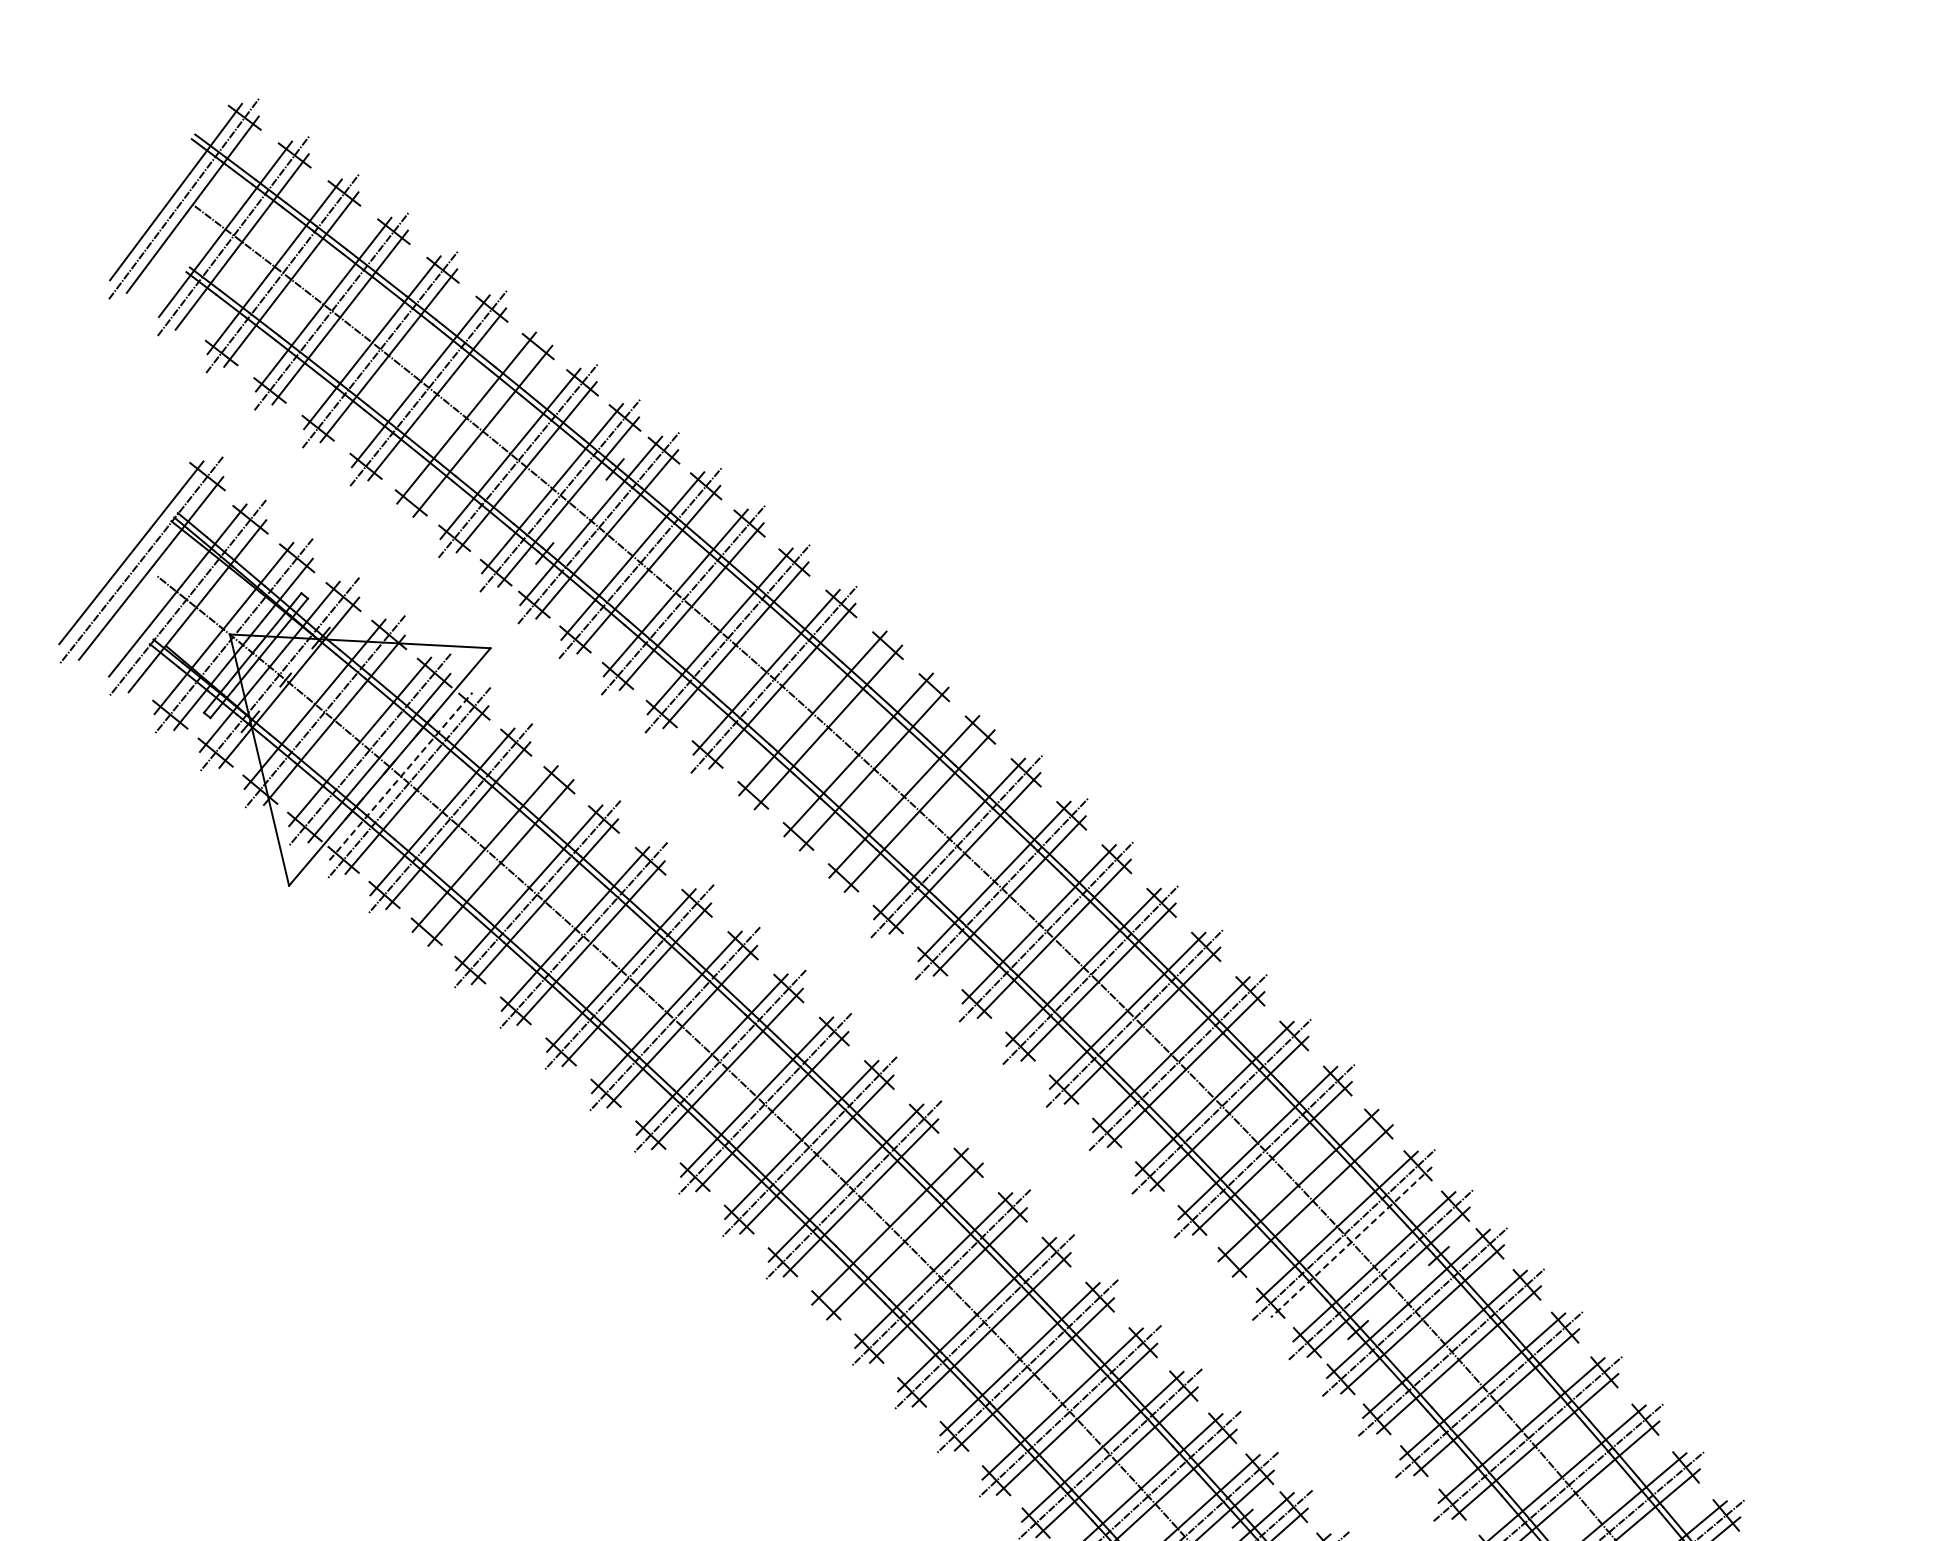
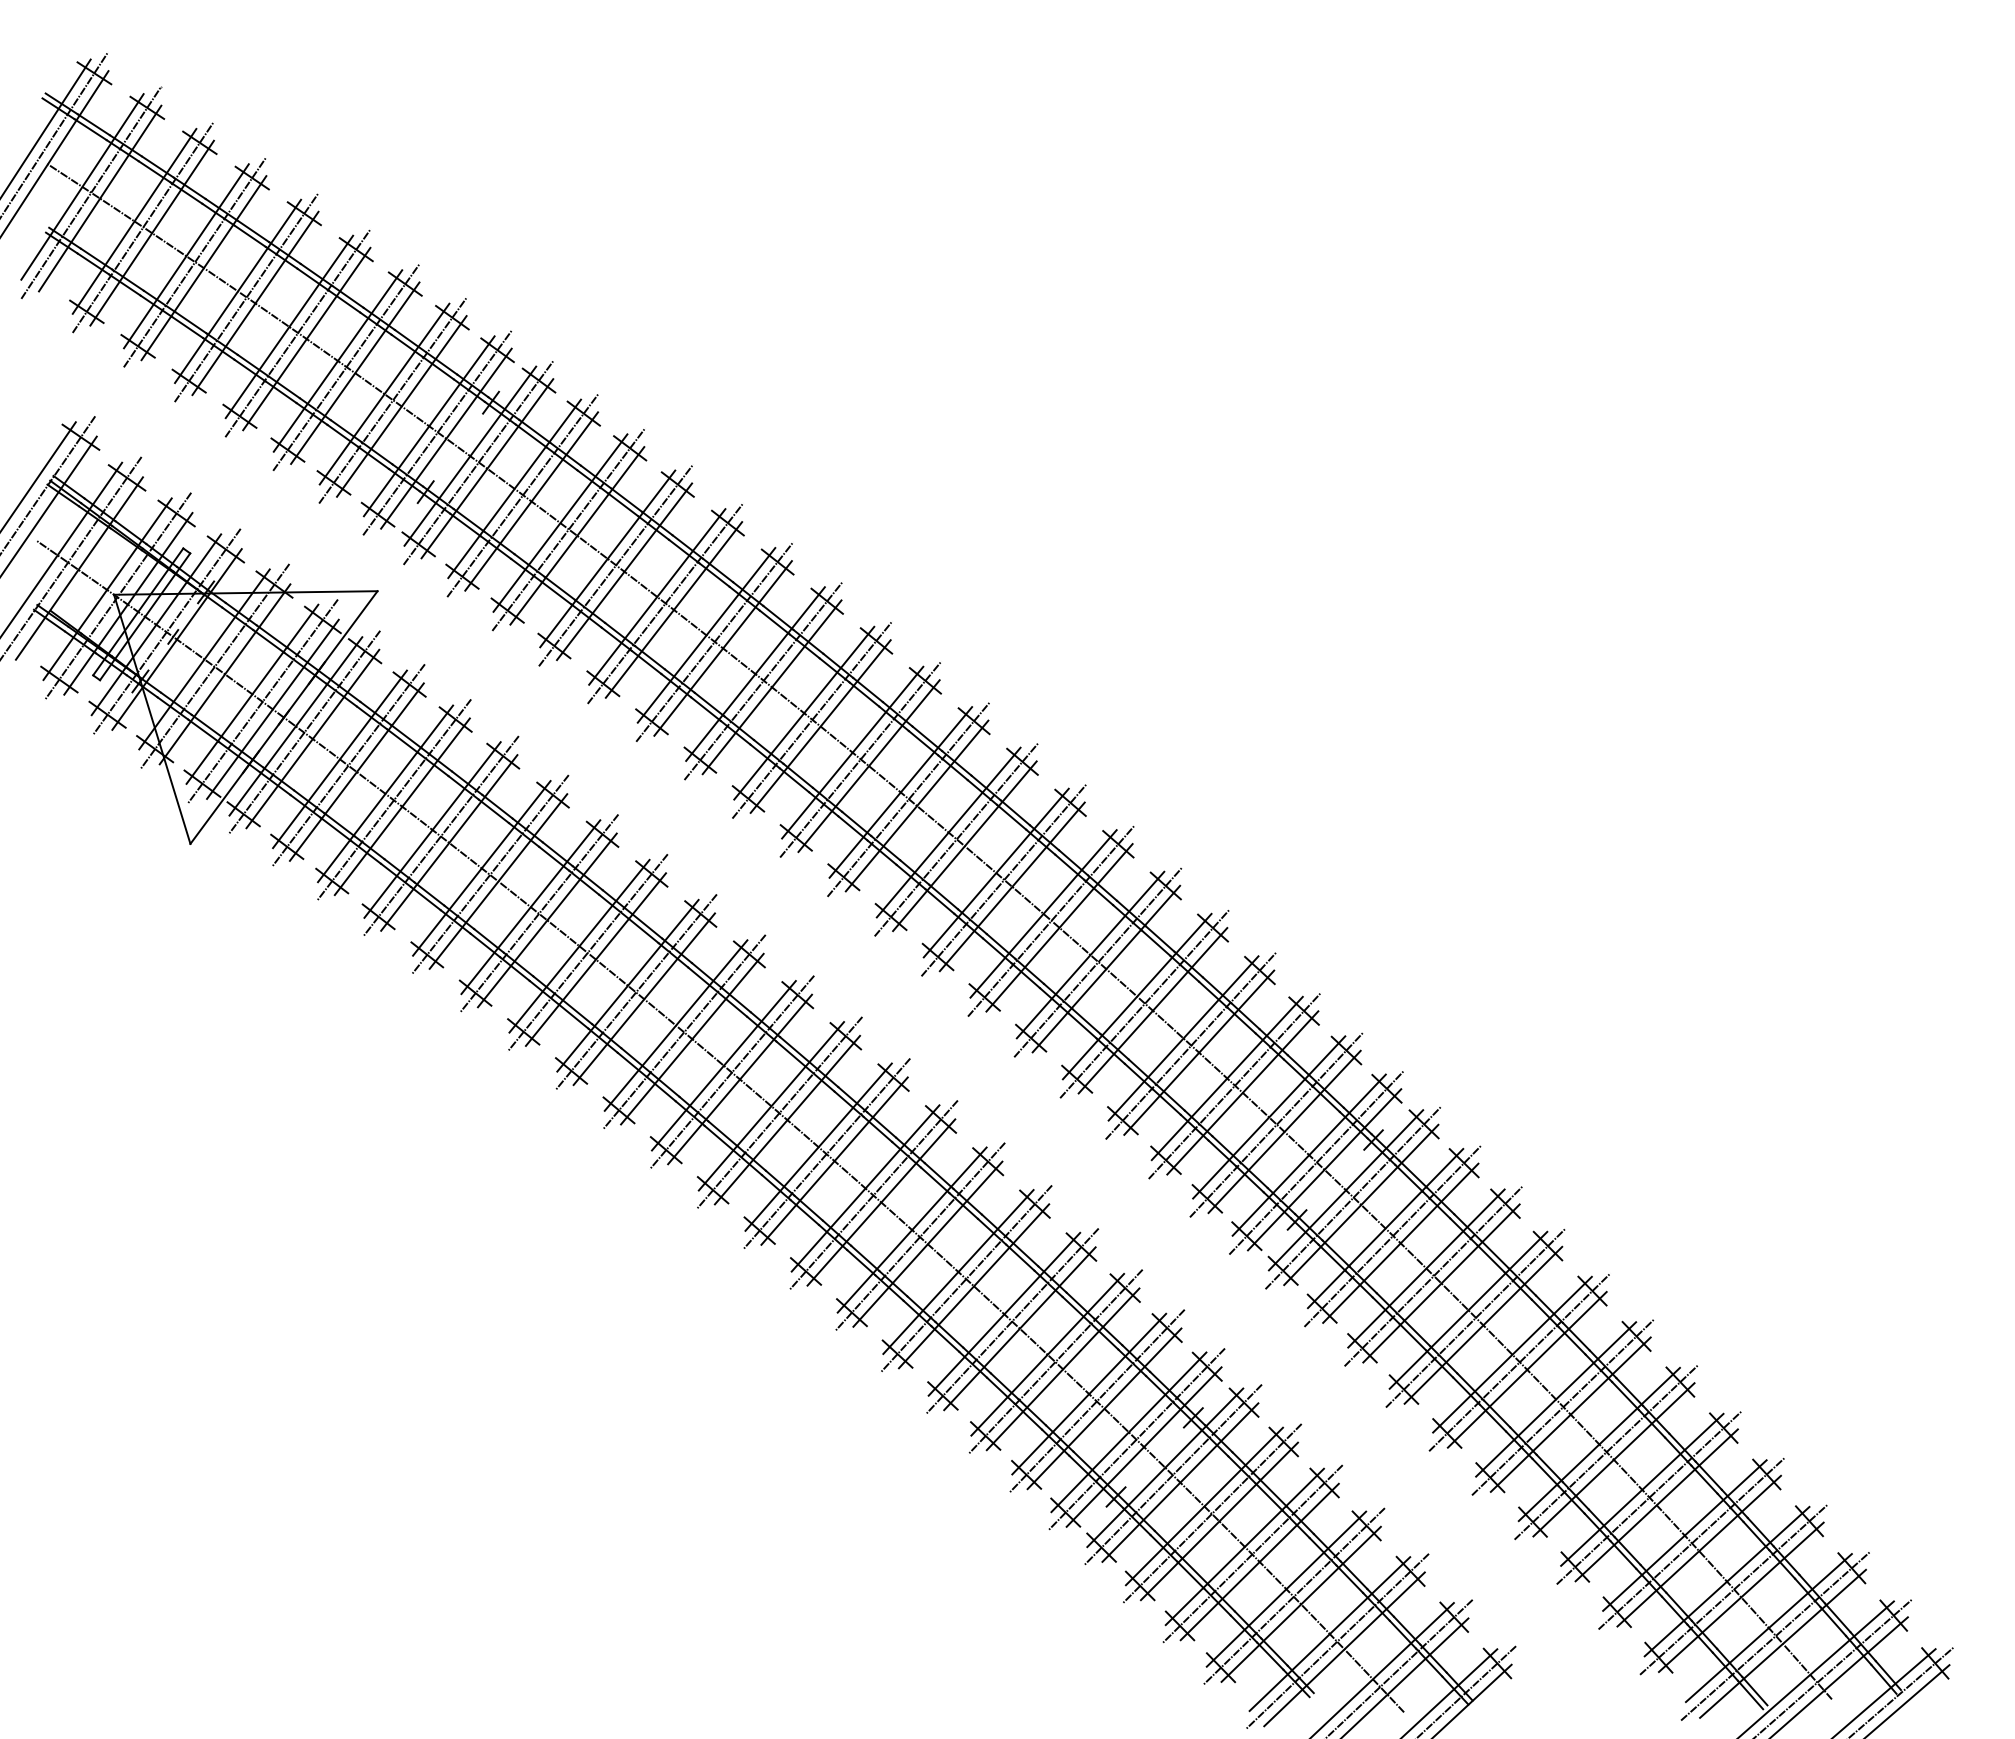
line: (474, 424) -> (346, 366), added
line: (820, 720) -> (714, 641), added
line: (866, 761) -> (763, 680), added
line: (401, 776) -> (296, 726), dashed -> solid
line: (912, 803) -> (812, 719), added
line: (492, 856) -> (393, 800), added
line: (1305, 1193) -> (1234, 1085), added
line: (897, 1233) -> (826, 1153), added
line: (1351, 1242) -> (1284, 1132), dashed -> solid

